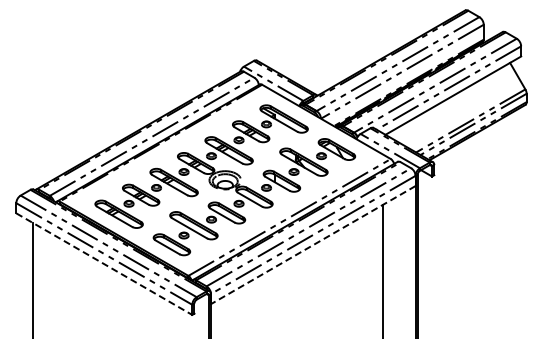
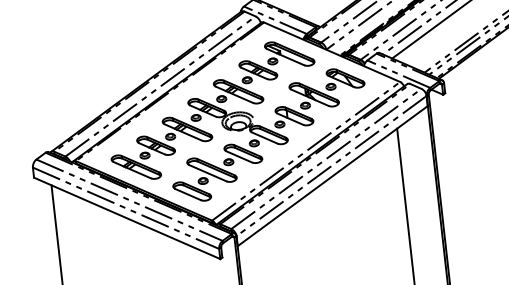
line: (312, 245) -> (332, 176), dashed -> solid
line: (104, 264) -> (127, 218), dashed -> solid

